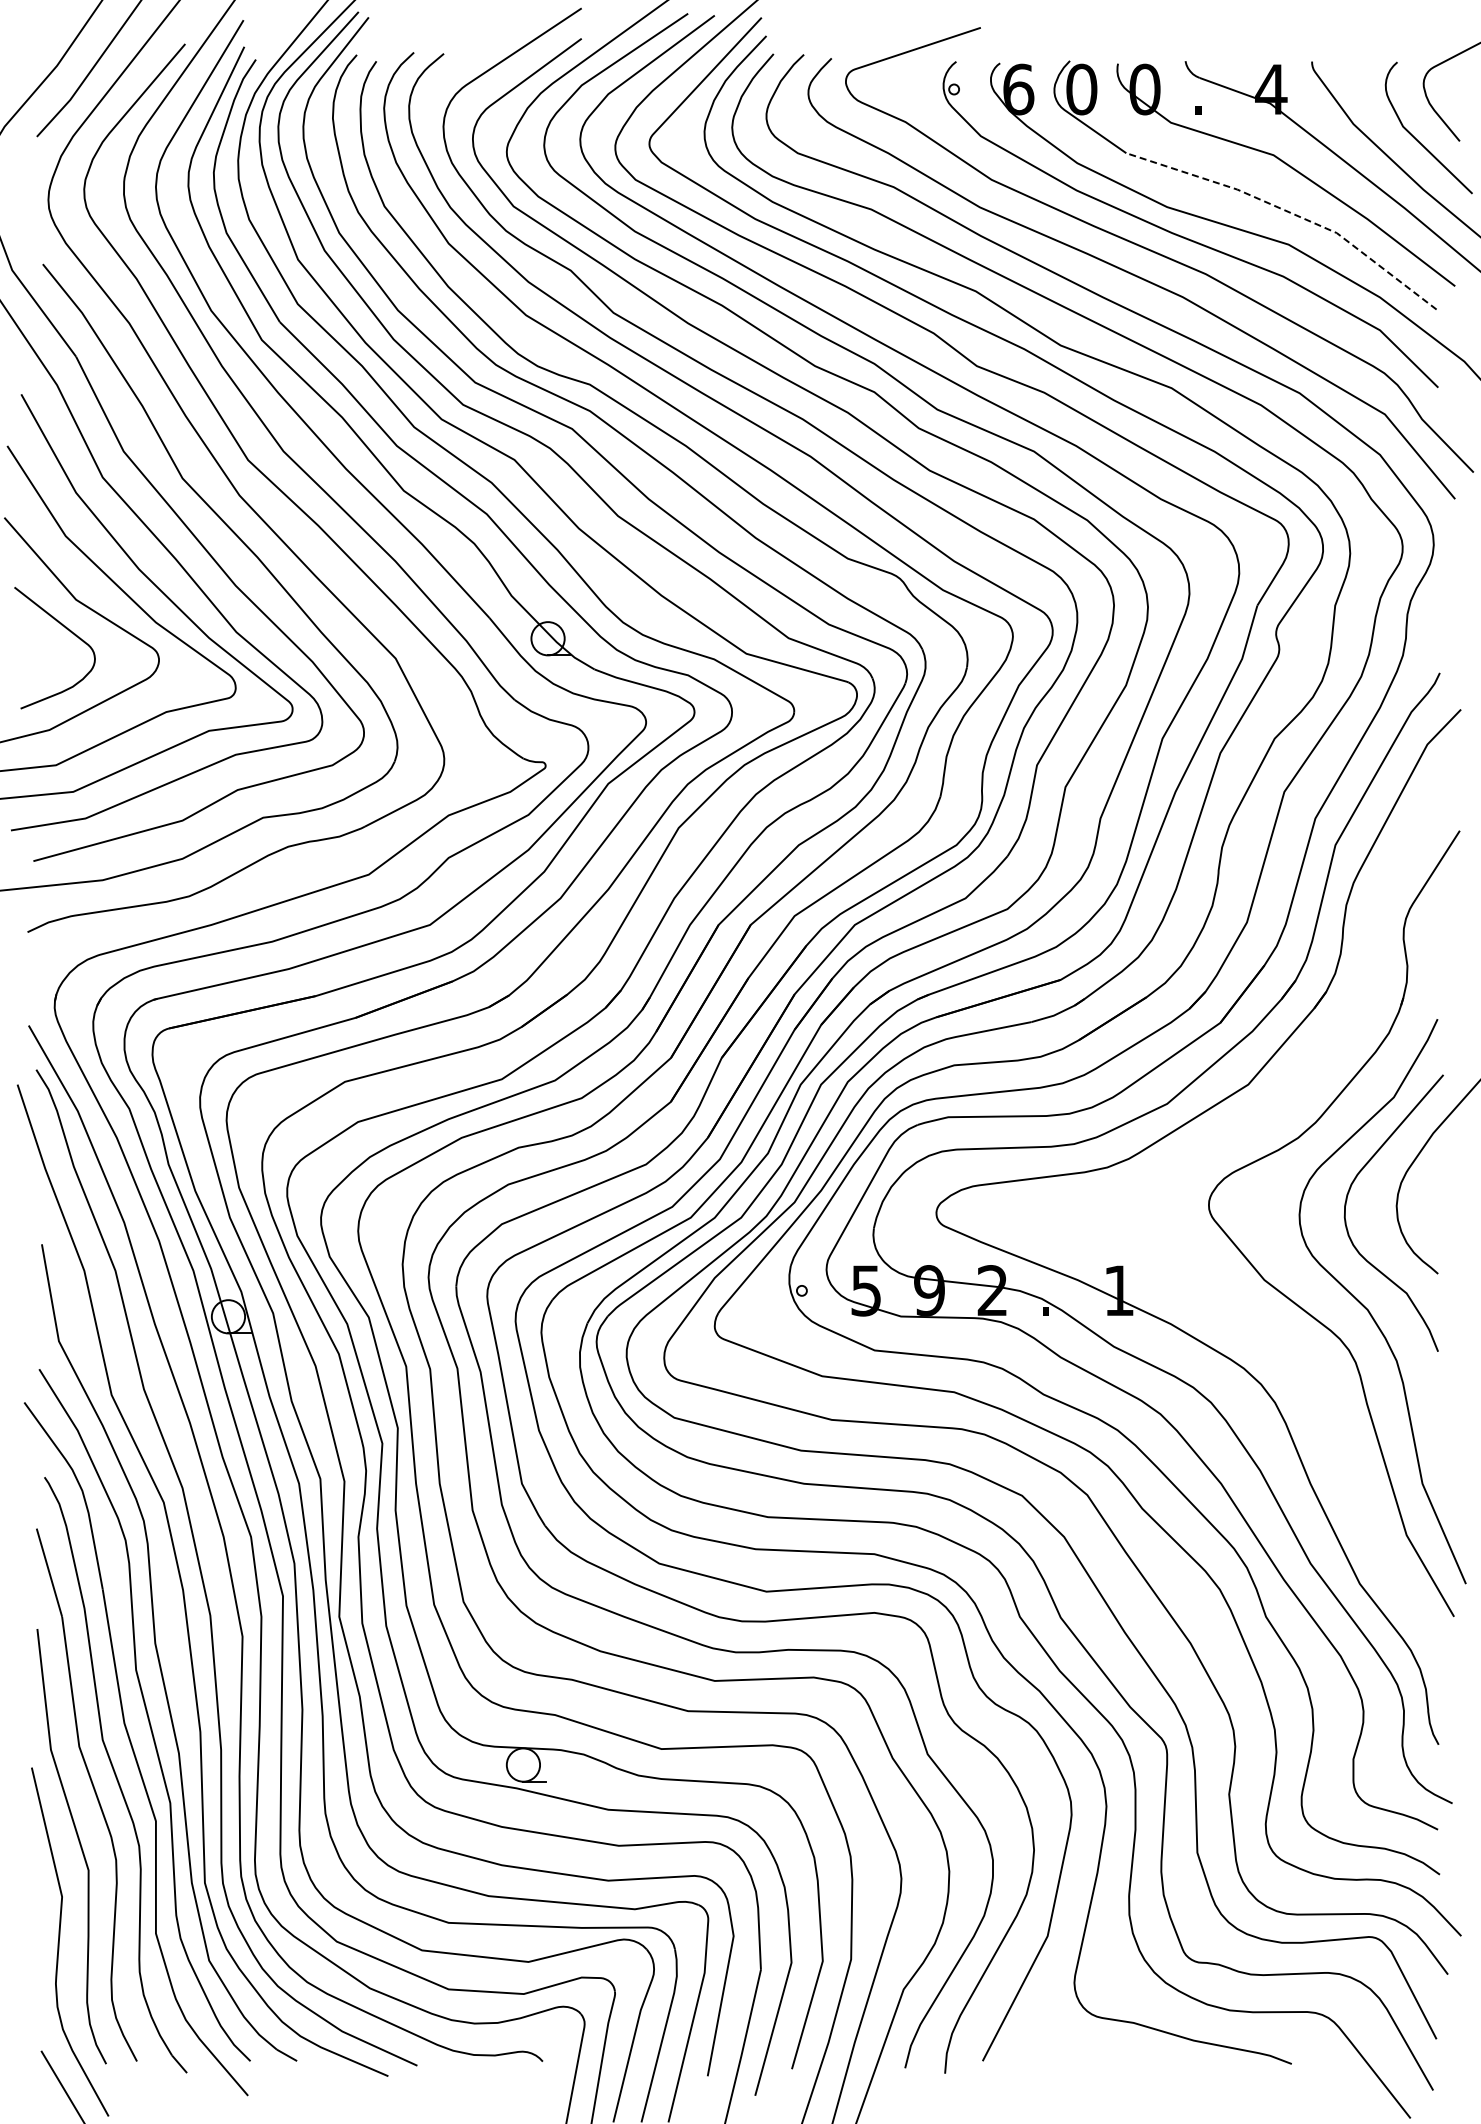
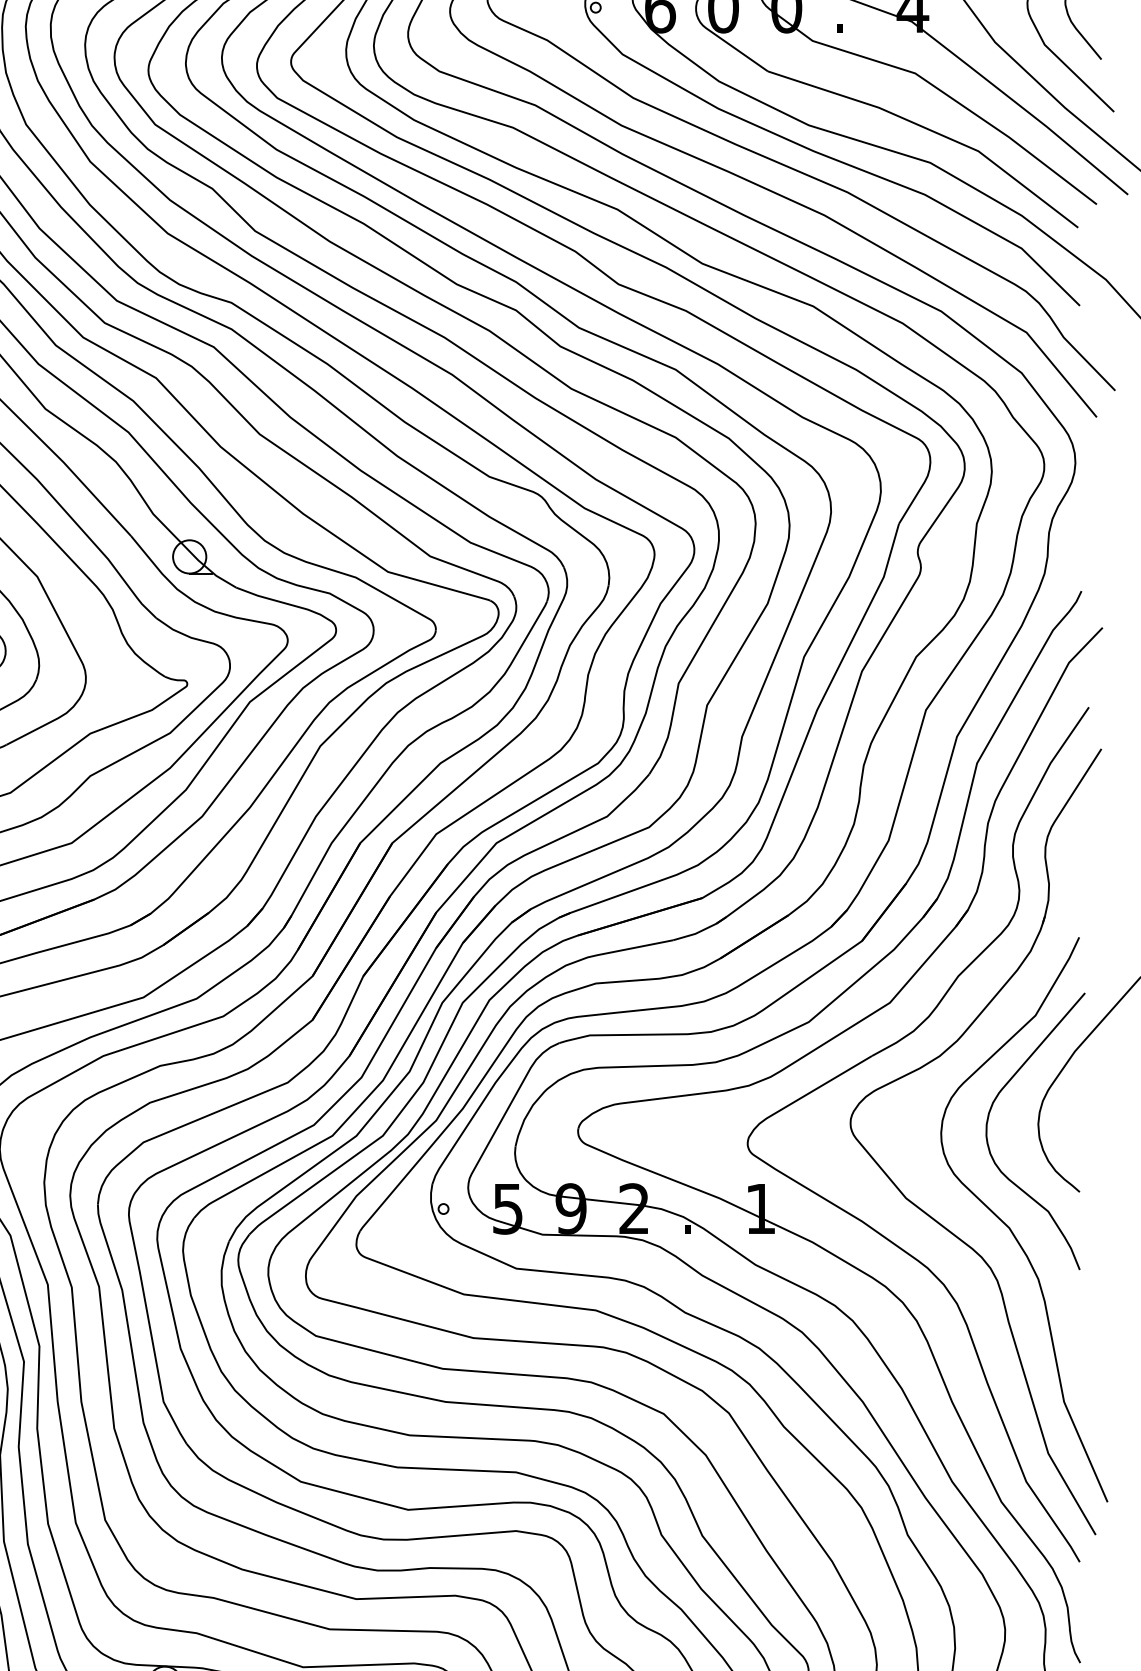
line: (1291, 213) -> (933, 131), dashed -> solid
part: (1235, 1136) -> (877, 1054), added

